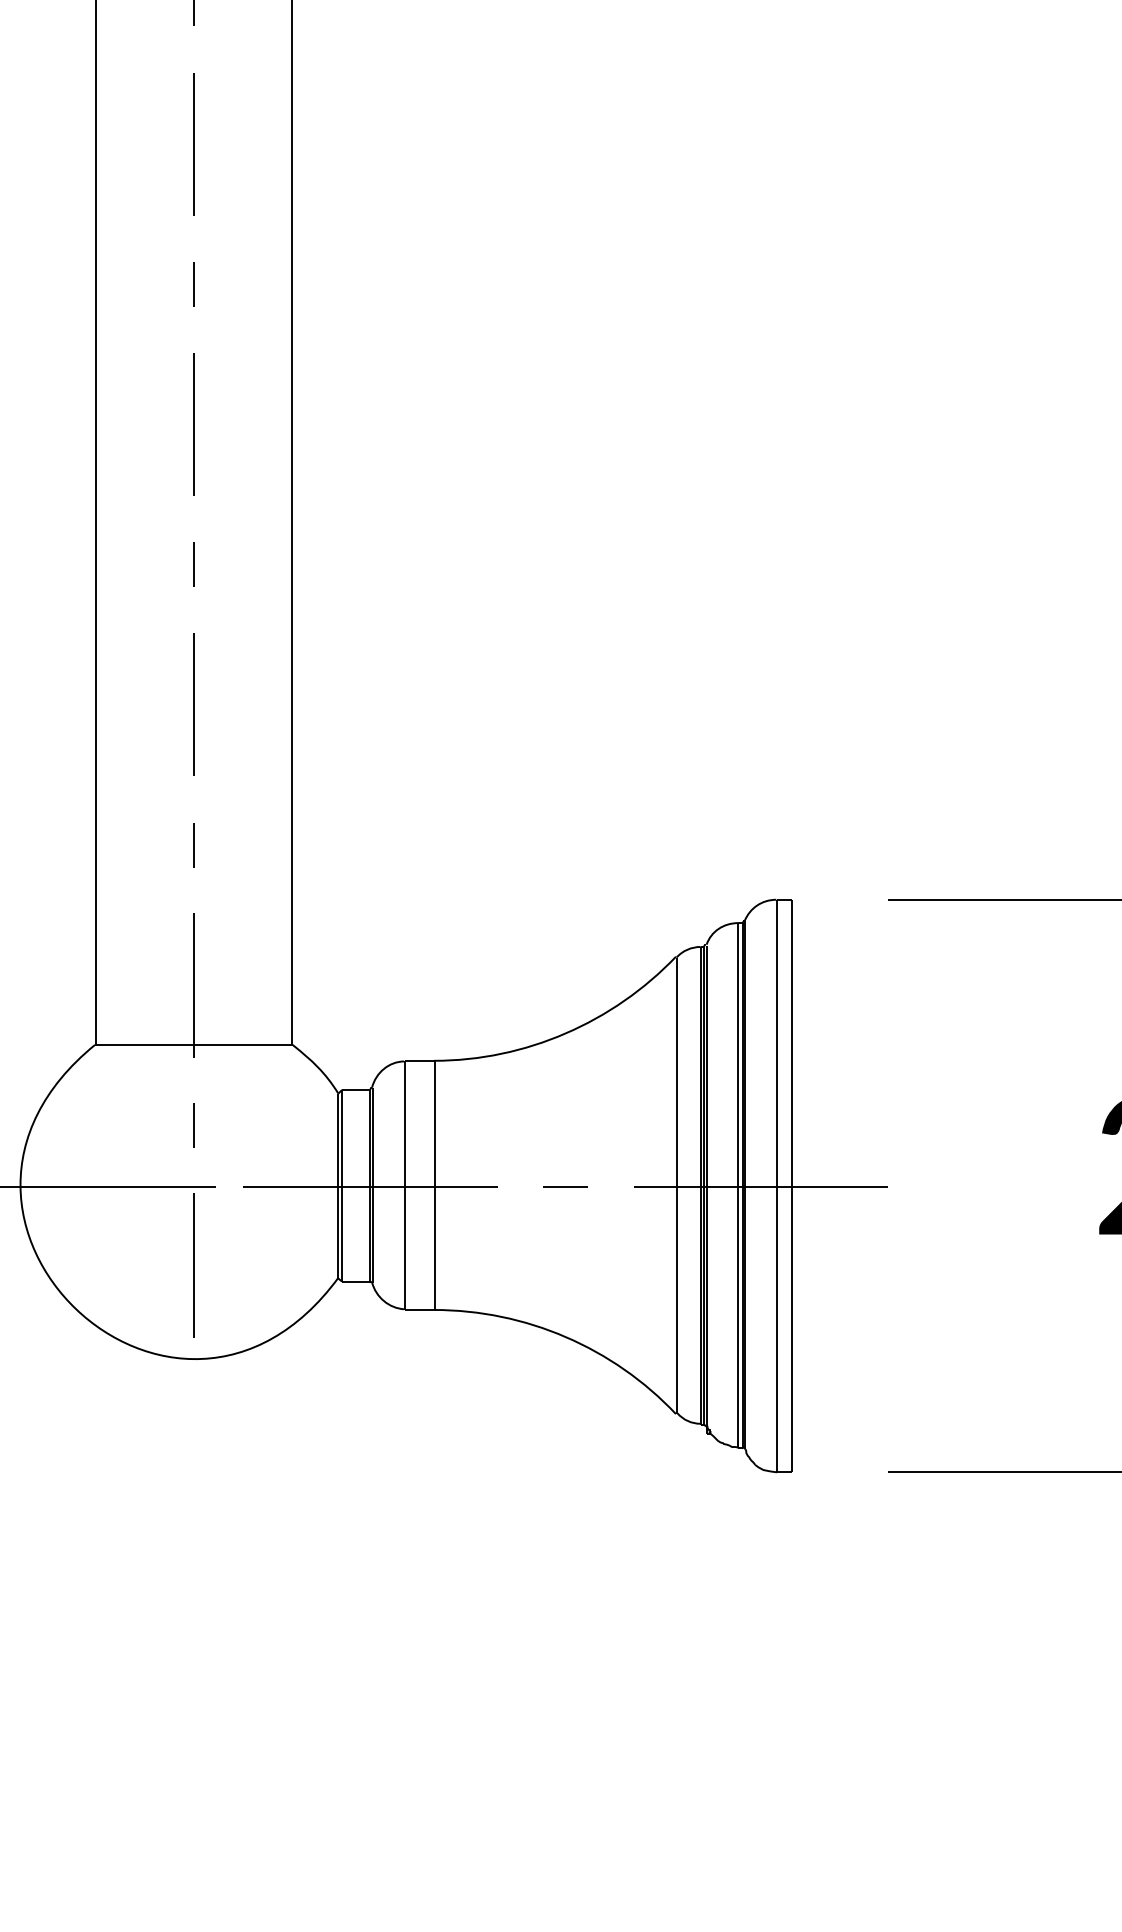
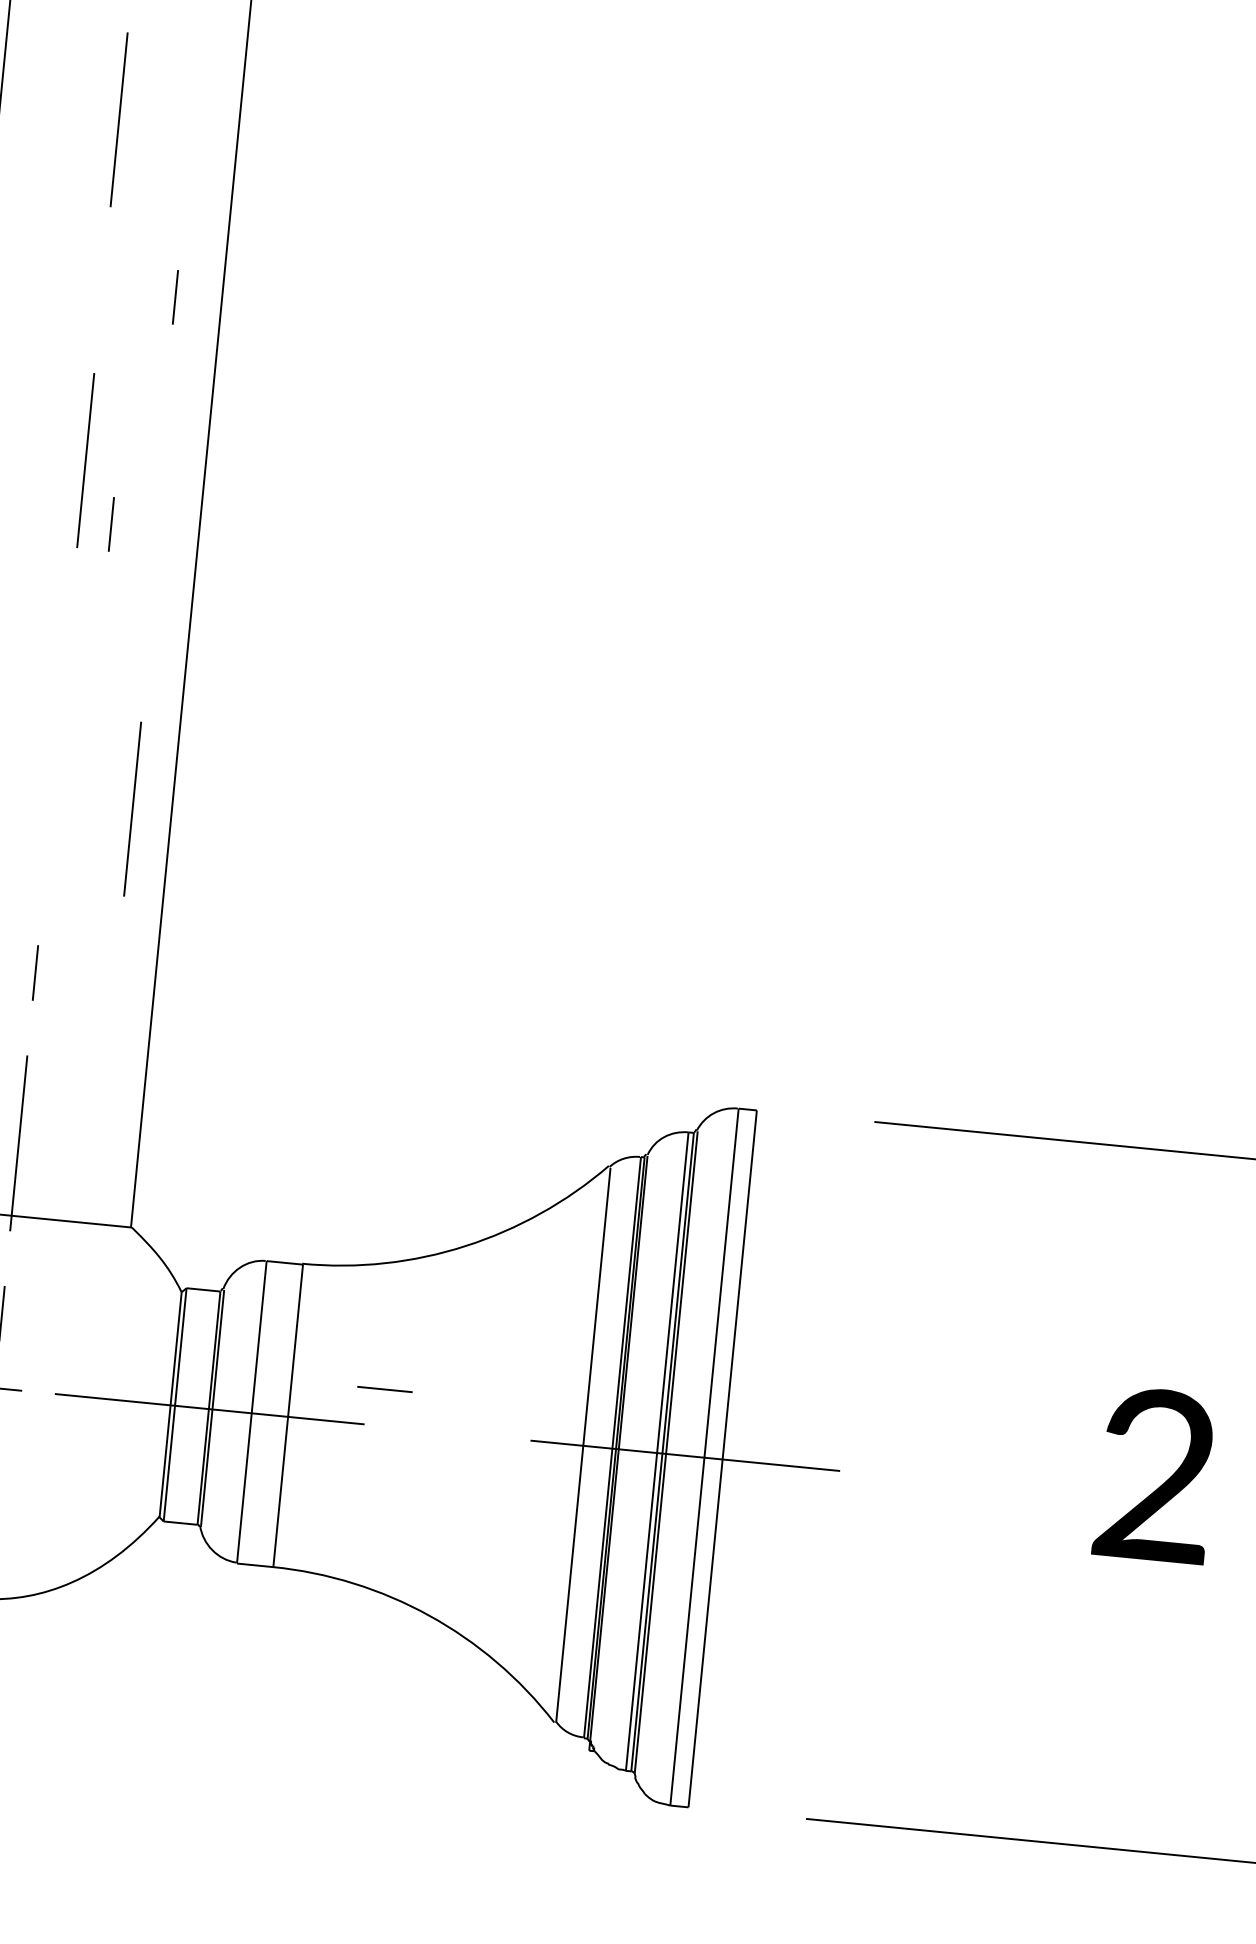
line: (193, 284) -> (174, 297), moved
line: (193, 564) -> (110, 524), moved
line: (193, 704) -> (132, 809), moved
line: (565, 1186) -> (384, 1389), moved

